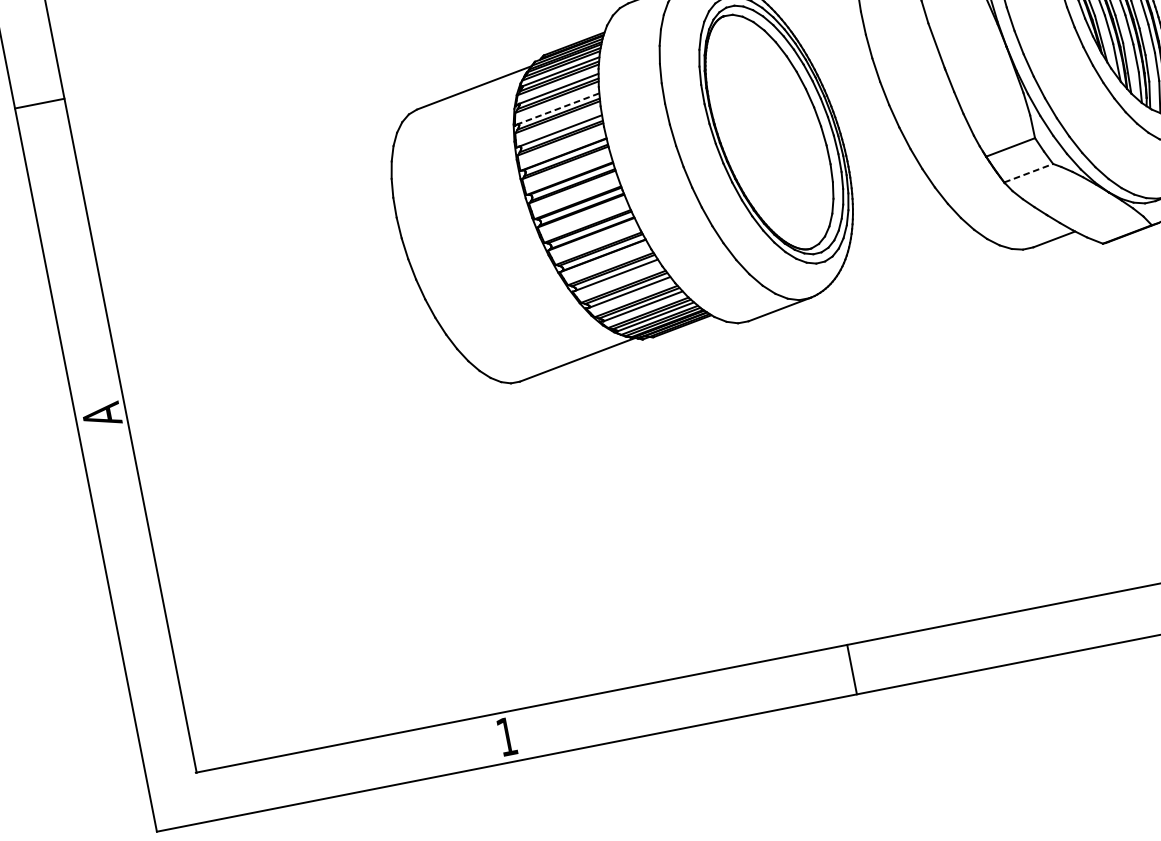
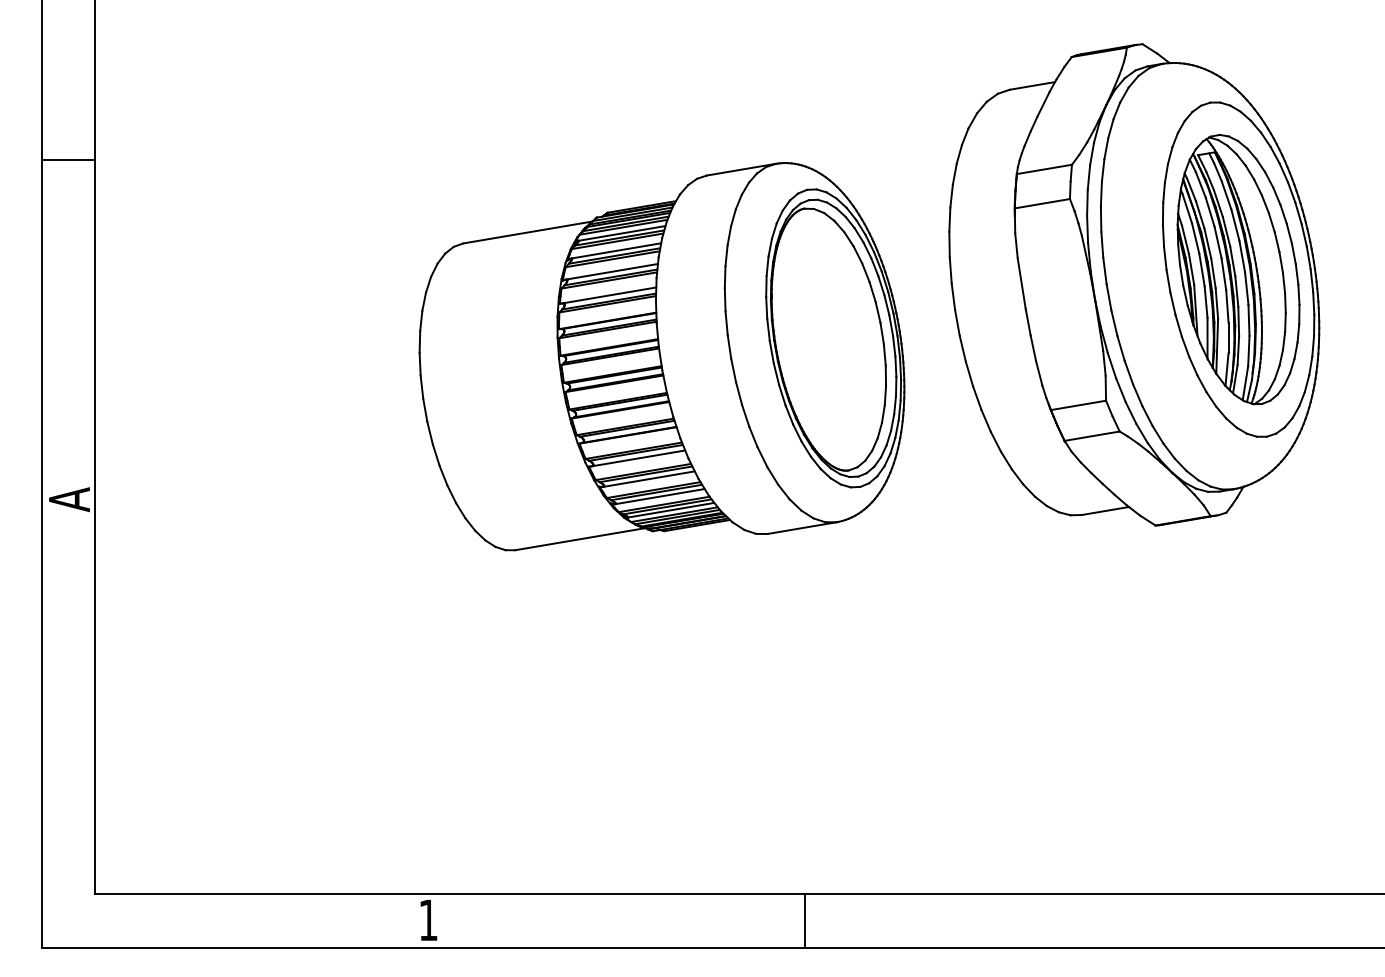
line: (558, 108) -> (611, 271), dashed -> solid
line: (1029, 173) -> (1092, 436), dashed -> solid

